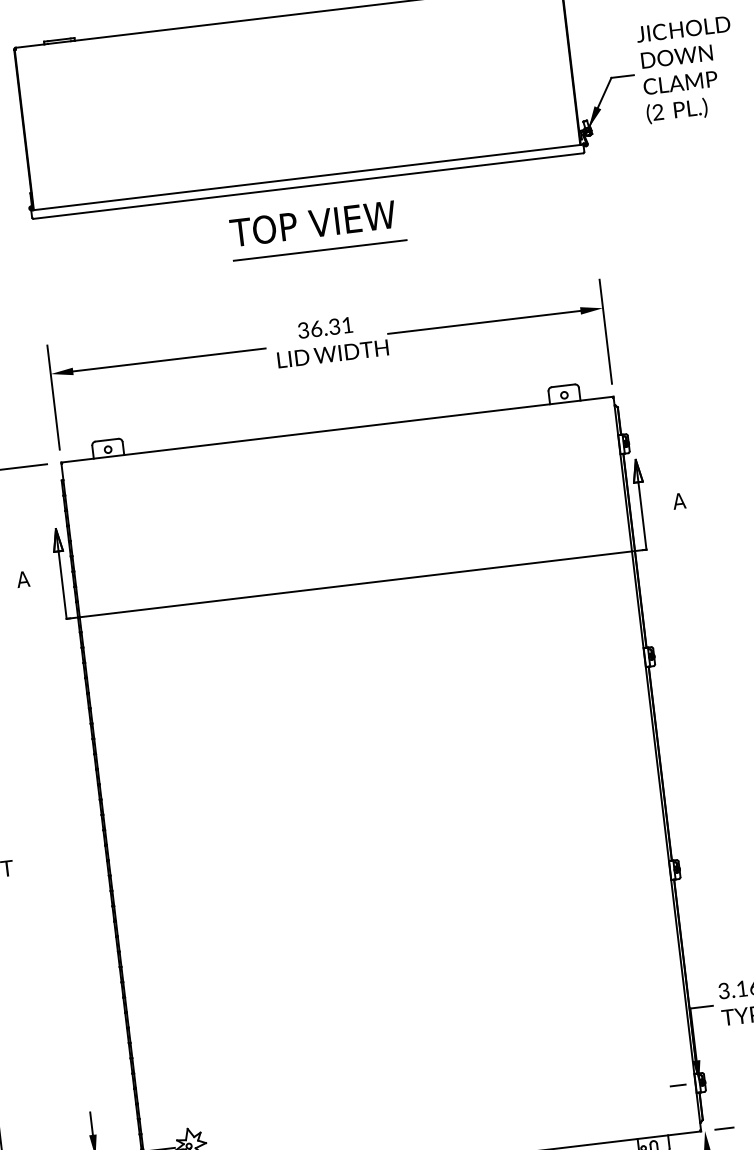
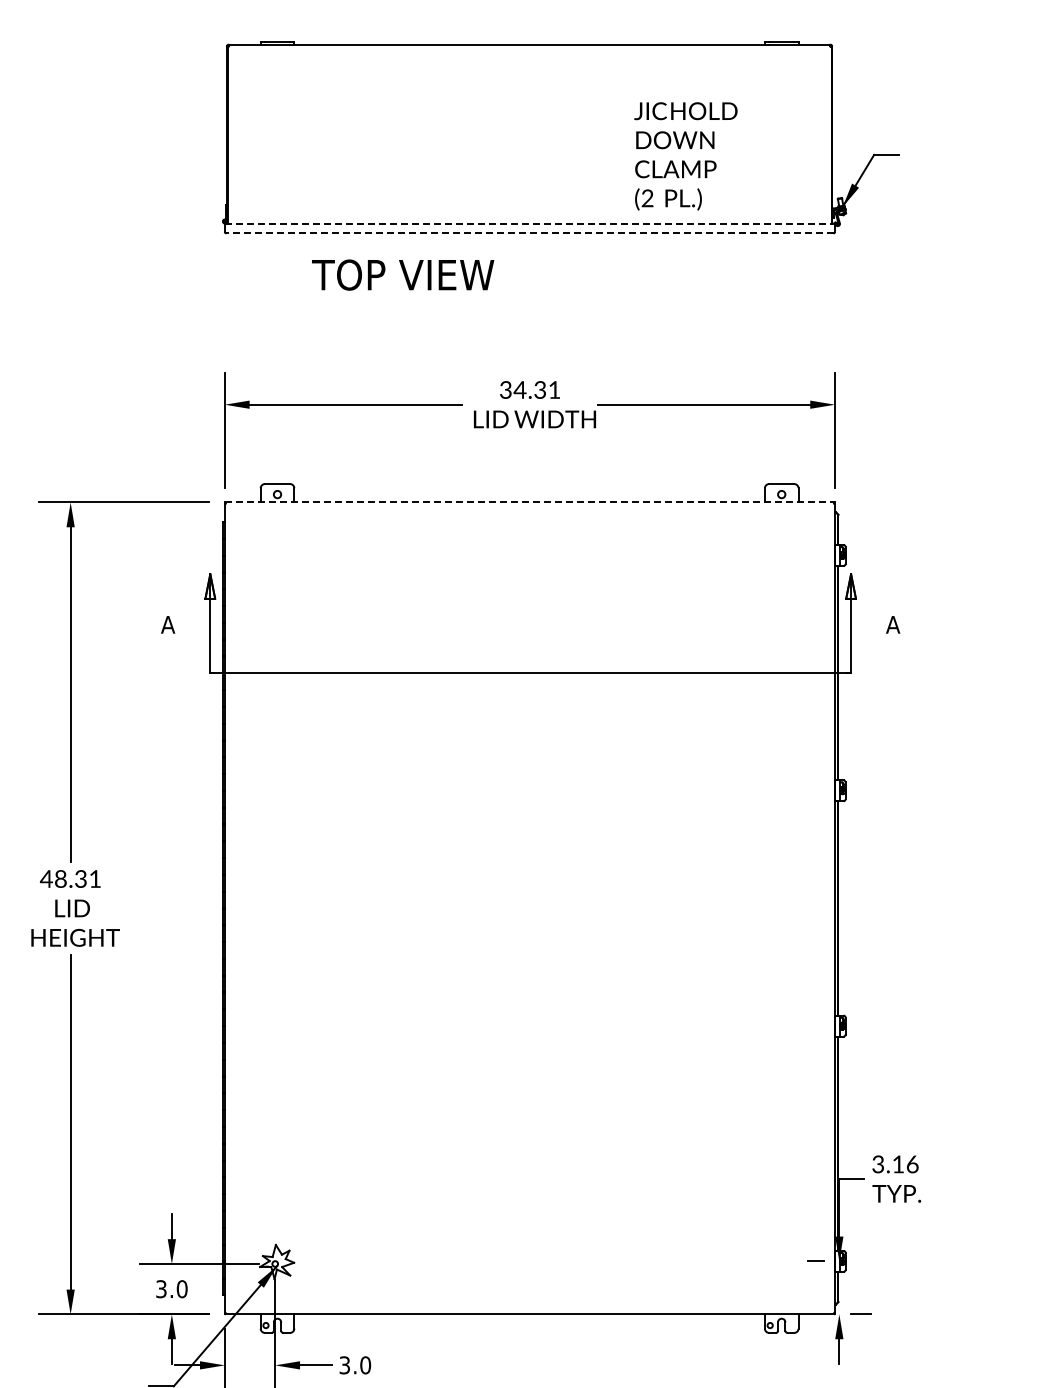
text: (687, 70) -> (685, 156), moved
line: (307, 177) -> (530, 223), solid -> dashed
line: (308, 186) -> (529, 233), solid -> dashed
text: (313, 223) -> (403, 274), moved
line: (320, 250) -> (534, 305), removed
text: (315, 328) -> (519, 389), 36.31 -> 34.31
line: (337, 429) -> (530, 502), solid -> dashed

